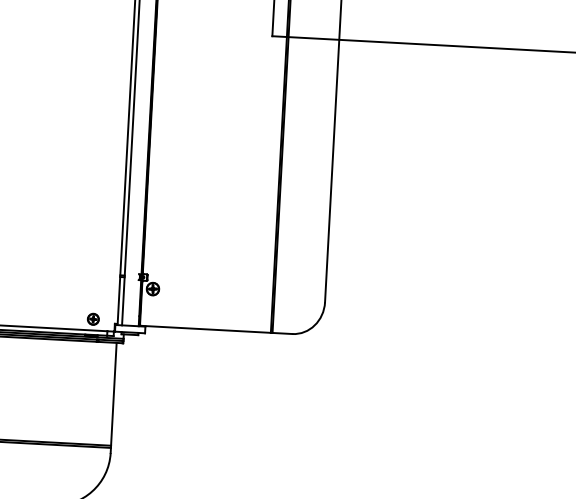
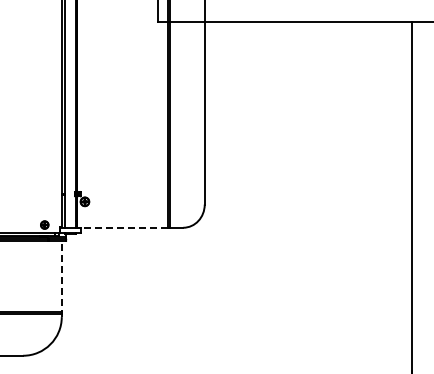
line: (204, 328) -> (122, 227), solid -> dashed
line: (113, 397) -> (61, 278), solid -> dashed

